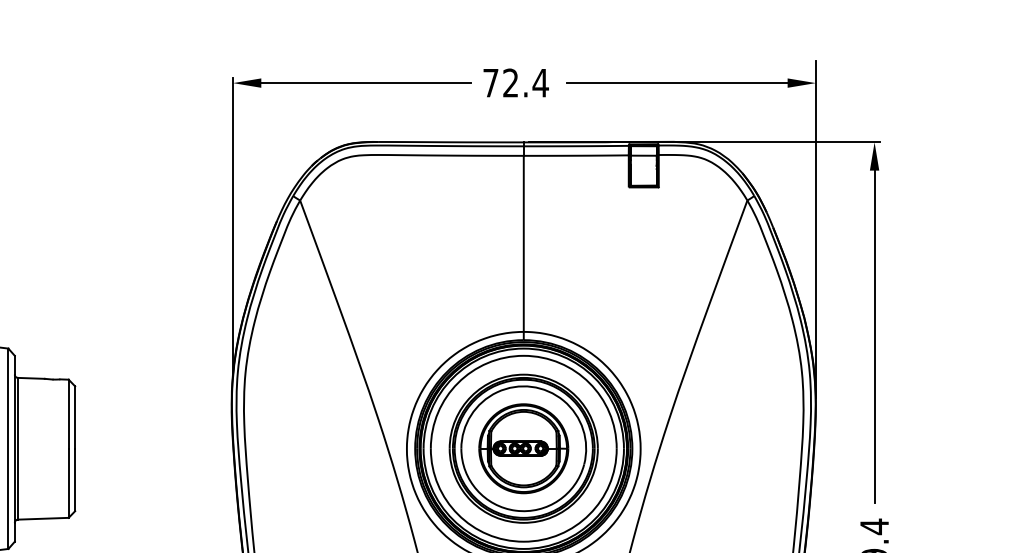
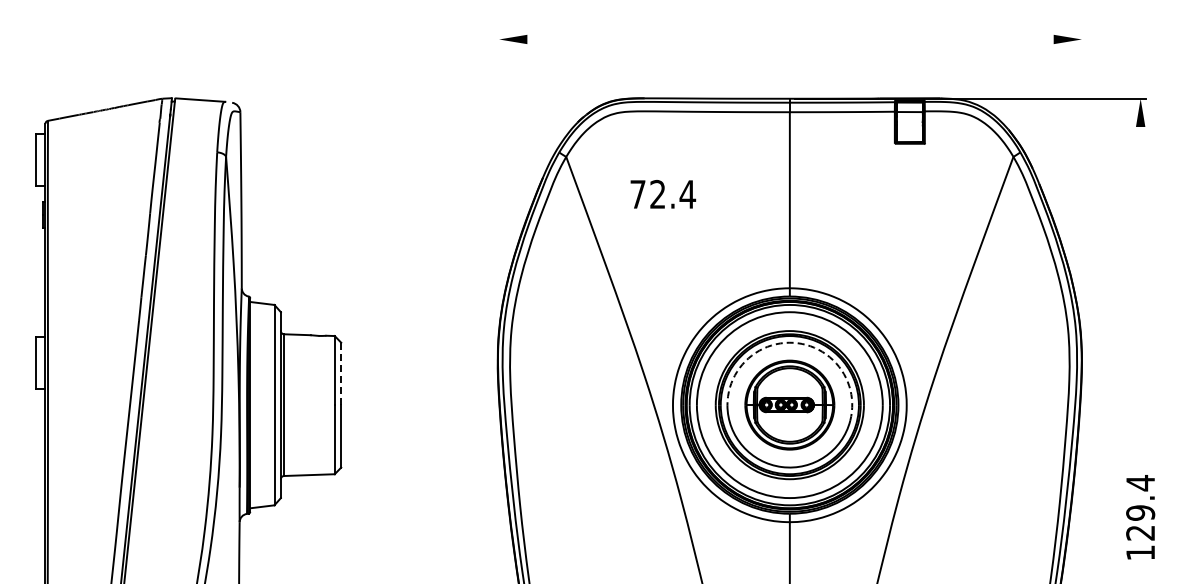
line: (366, 83) -> (632, 39), removed
text: (516, 83) -> (663, 194), moved
line: (677, 83) -> (943, 39), removed
line: (233, 226) -> (499, 182), removed
line: (815, 229) -> (1081, 185), removed
line: (874, 336) -> (1140, 292), removed
arc: (531, 387) -> (797, 343), solid -> dashed
line: (75, 418) -> (341, 374), solid -> dashed

